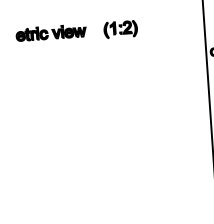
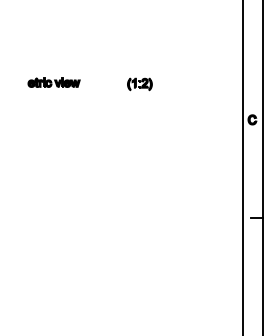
part: (120, 29) -> (139, 84), size x0.6
part: (50, 32) -> (53, 82), size x0.6

